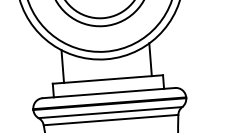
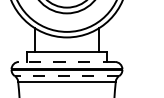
line: (108, 92) -> (66, 61), solid -> dashed
line: (109, 113) -> (66, 76), solid -> dashed

